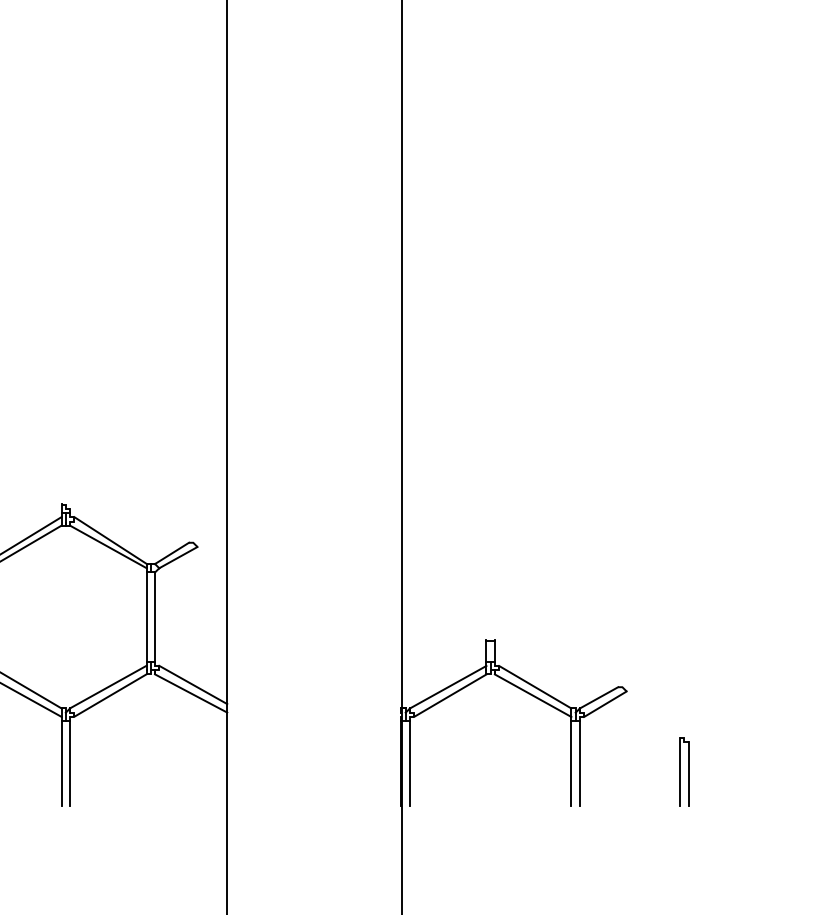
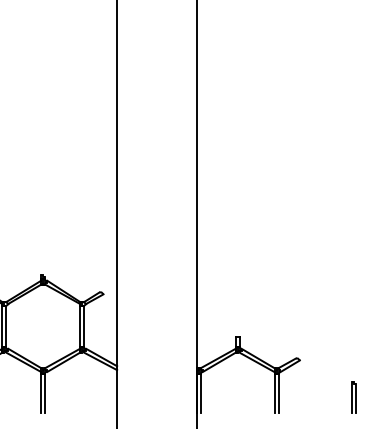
part: (682, 772) -> (353, 397), moved

